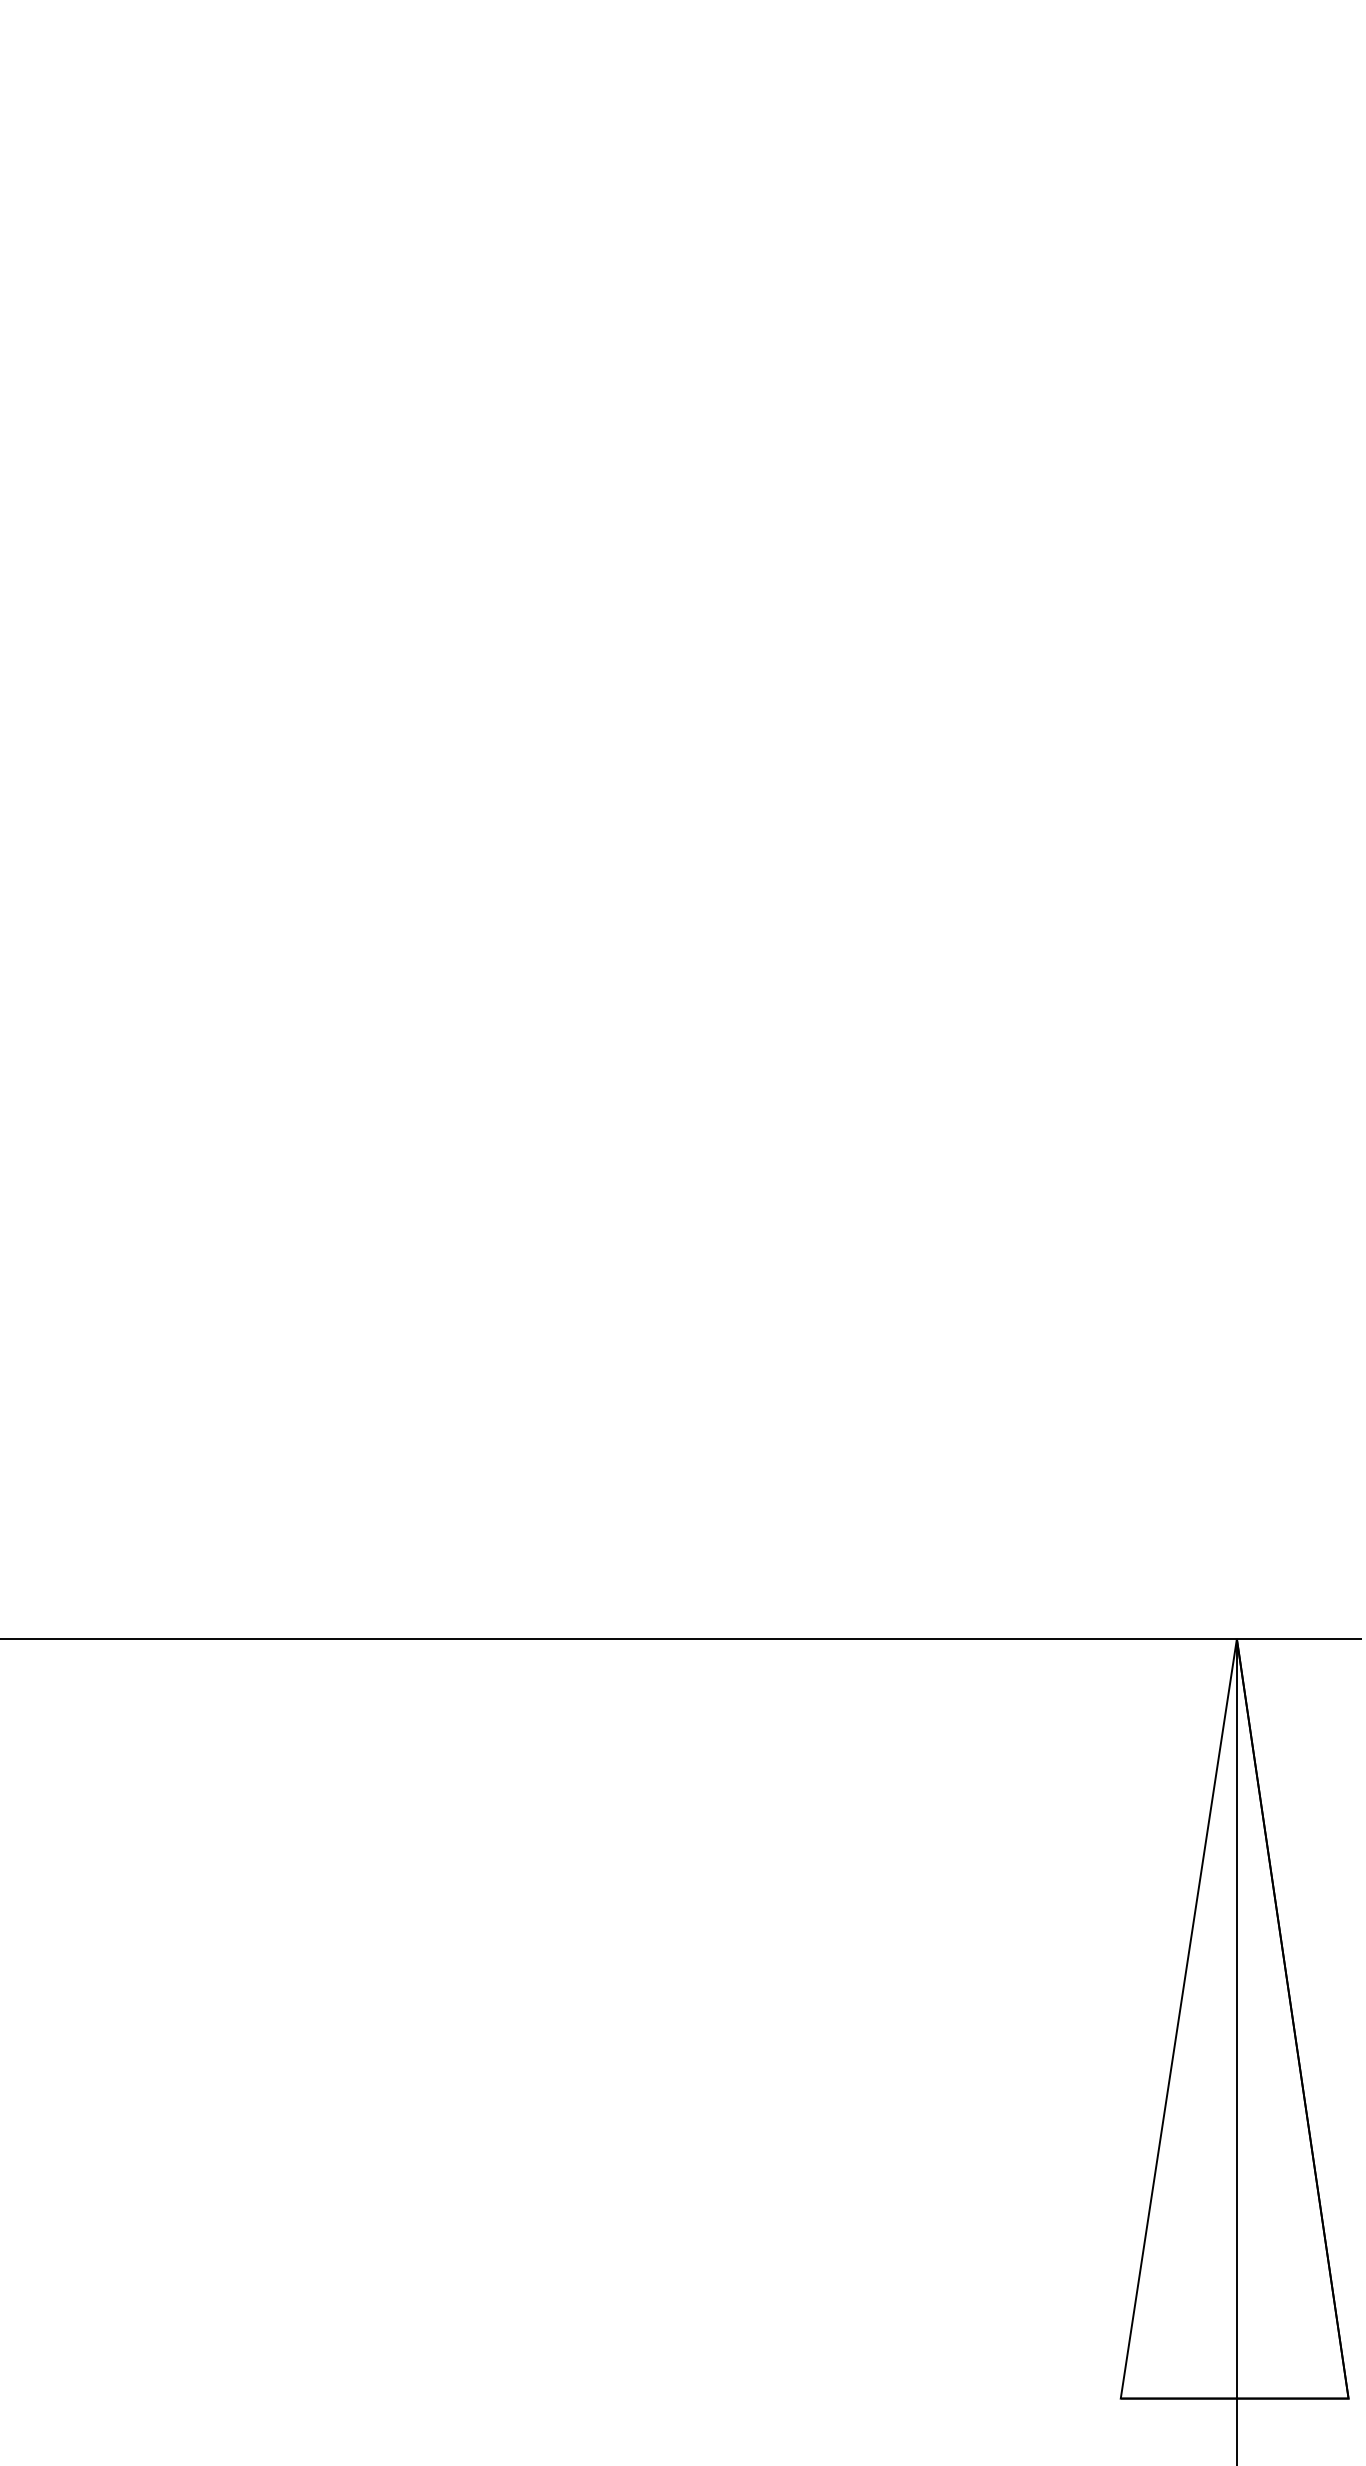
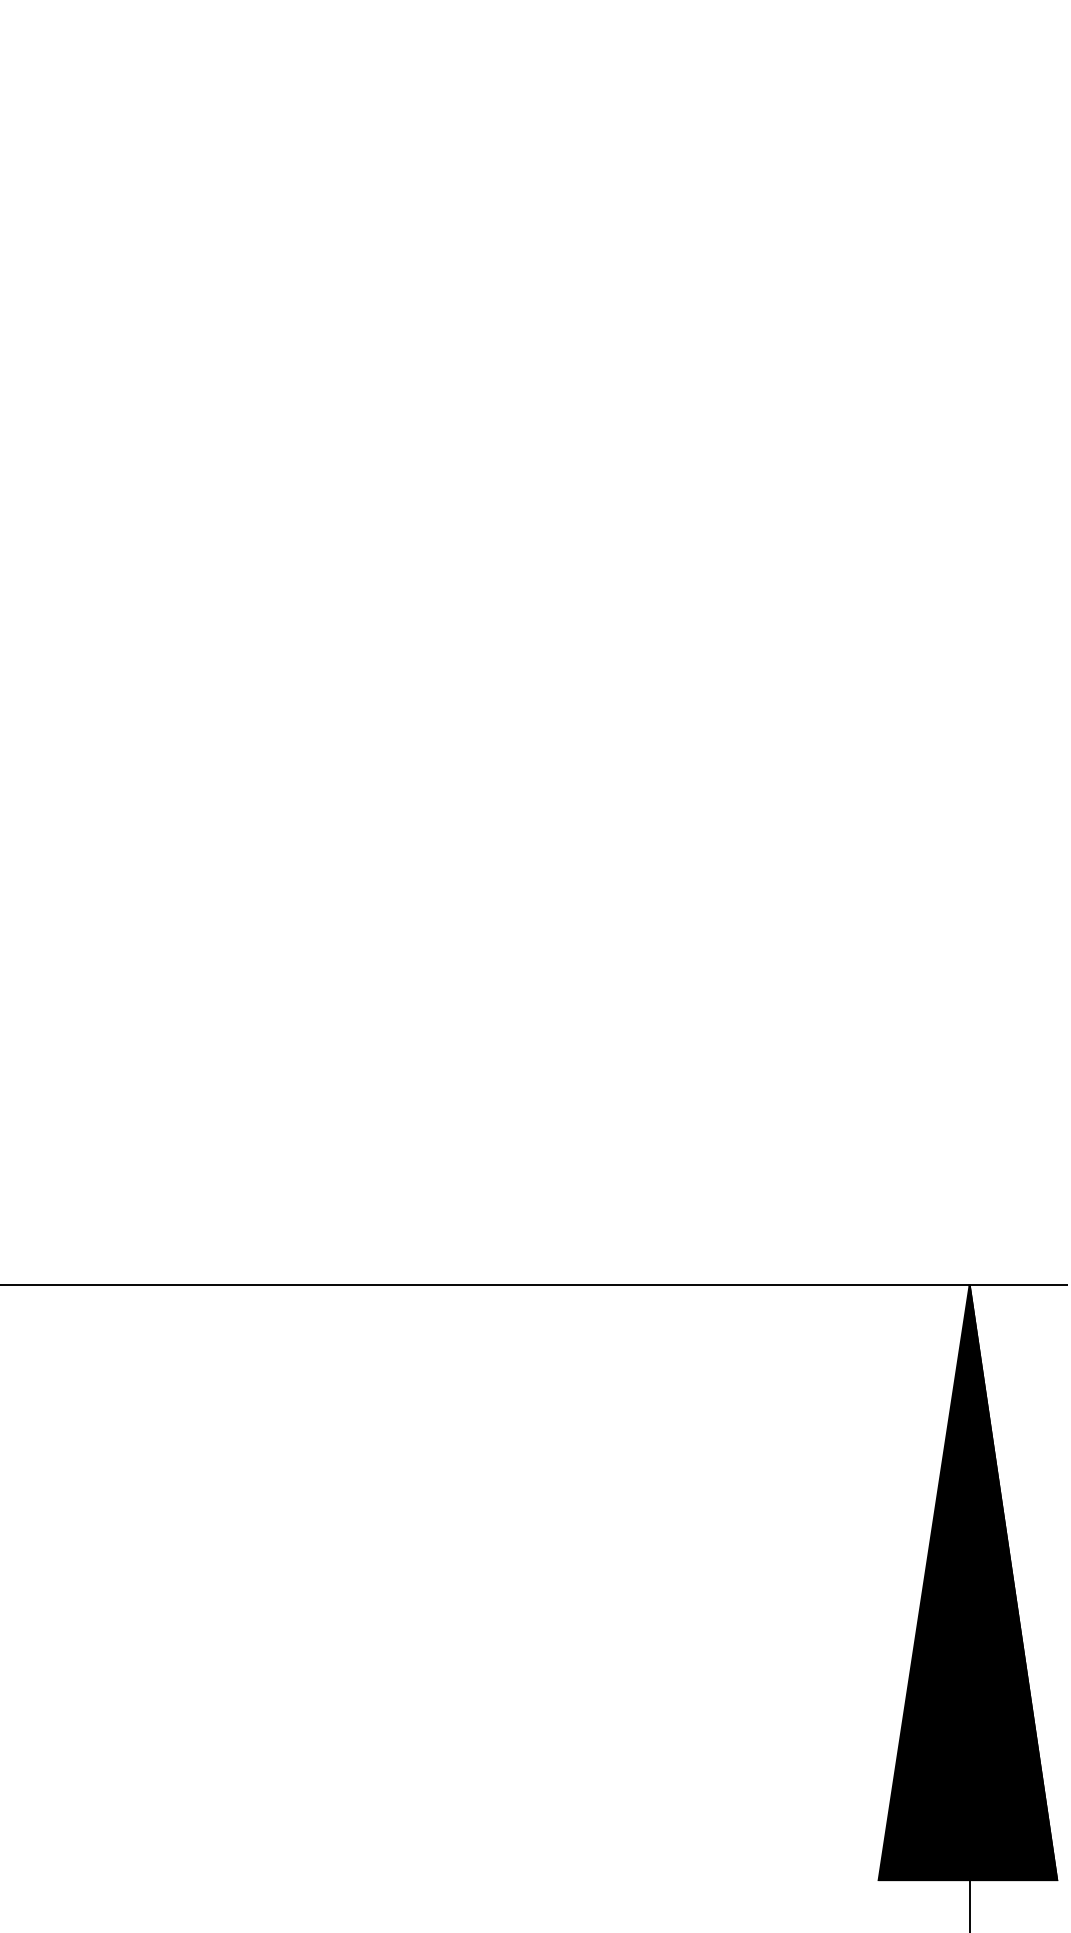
fill: (1234, 2018) -> (967, 1582), added

